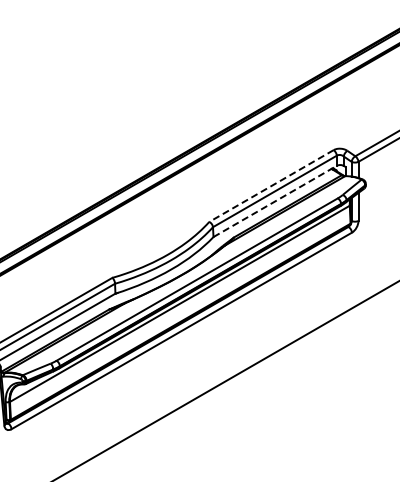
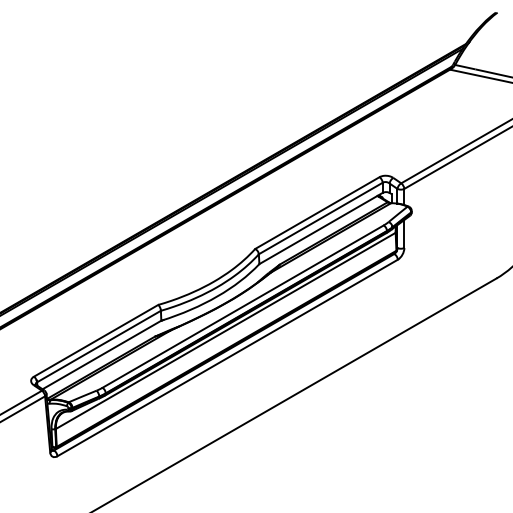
line: (271, 186) -> (317, 213), dashed -> solid
line: (275, 201) -> (321, 228), dashed -> solid

